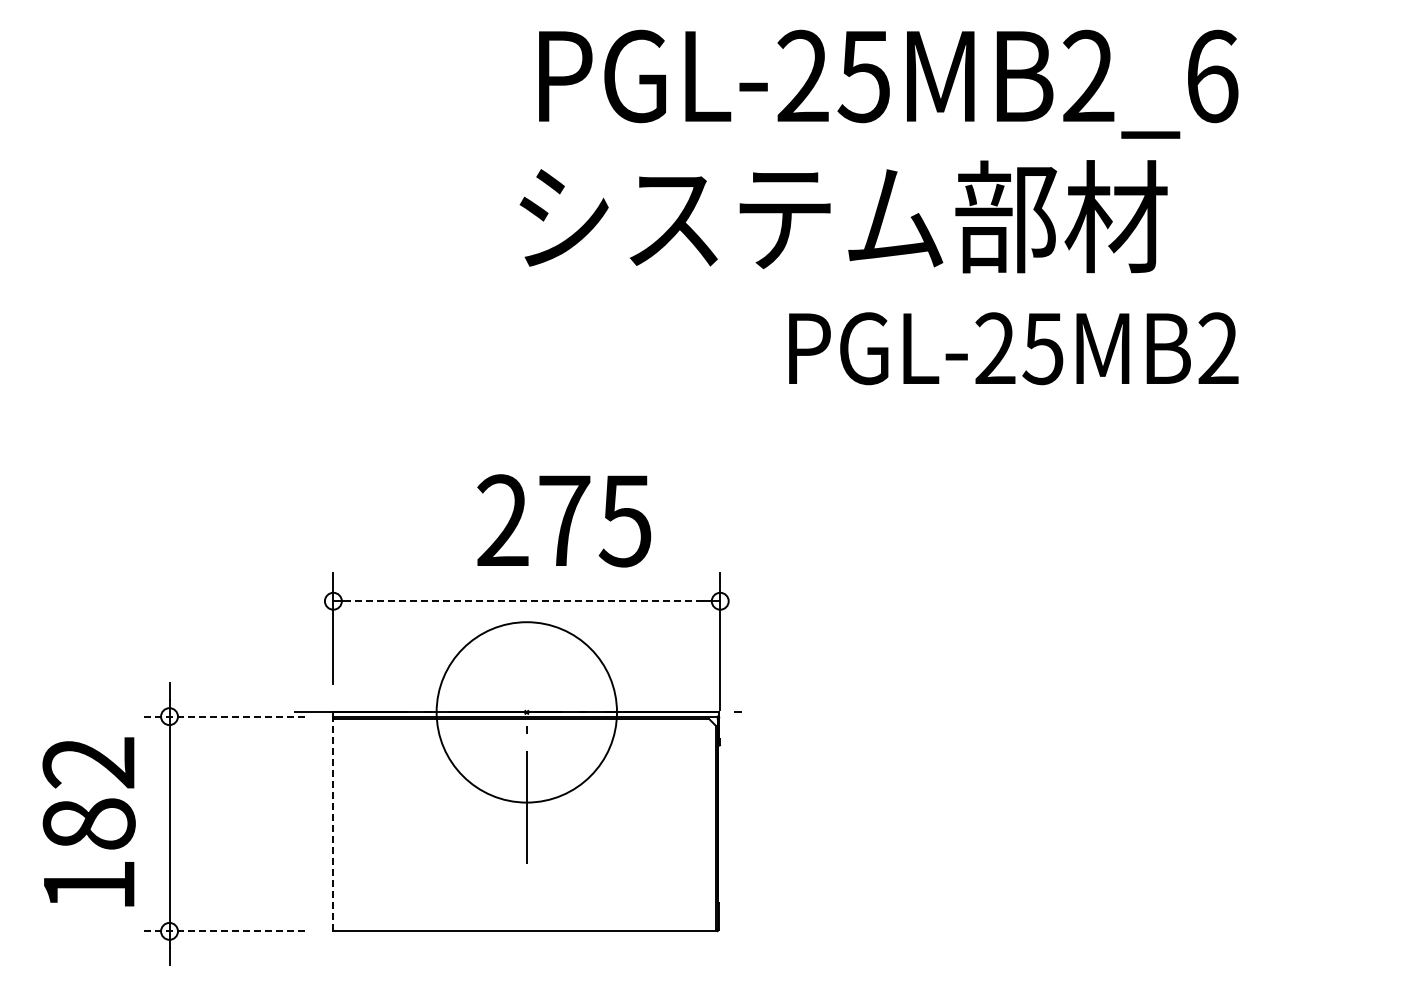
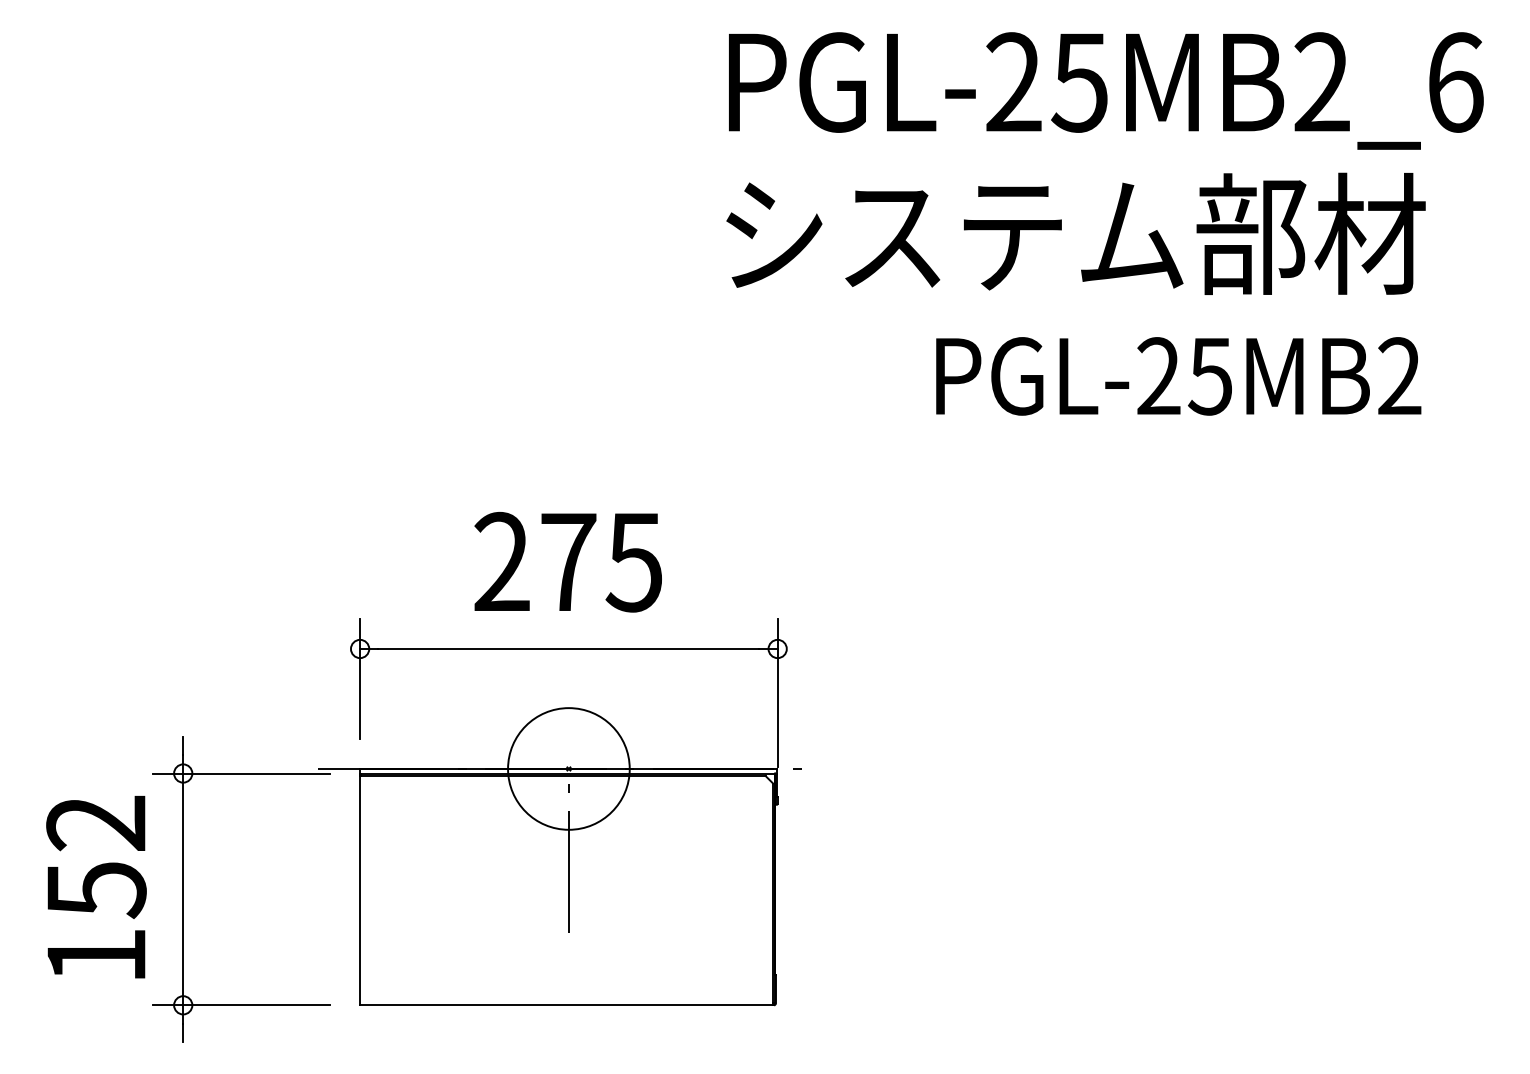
text: (888, 83) -> (1106, 90), moved
text: (843, 216) -> (1075, 233), moved
text: (1013, 348) -> (1178, 376), moved
text: (564, 520) -> (568, 561), moved
line: (526, 601) -> (568, 649), dashed -> solid
circle: (526, 712) -> (568, 769), size x0.62
line: (223, 716) -> (241, 773), dashed -> solid
text: (88, 824) -> (95, 889), 182 -> 152
line: (333, 824) -> (360, 889), dashed -> solid
line: (223, 931) -> (241, 1005), dashed -> solid

